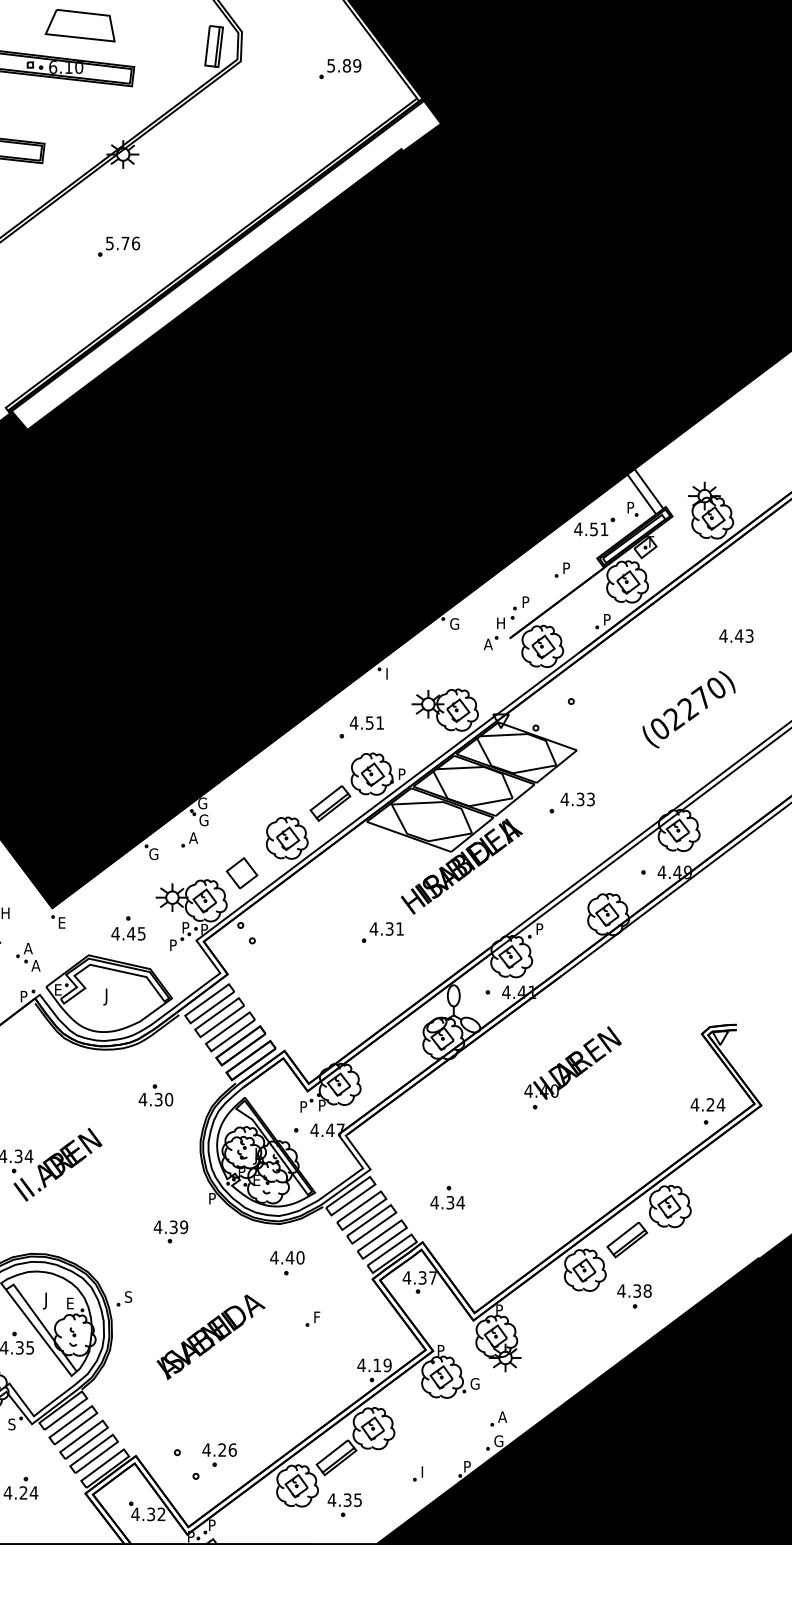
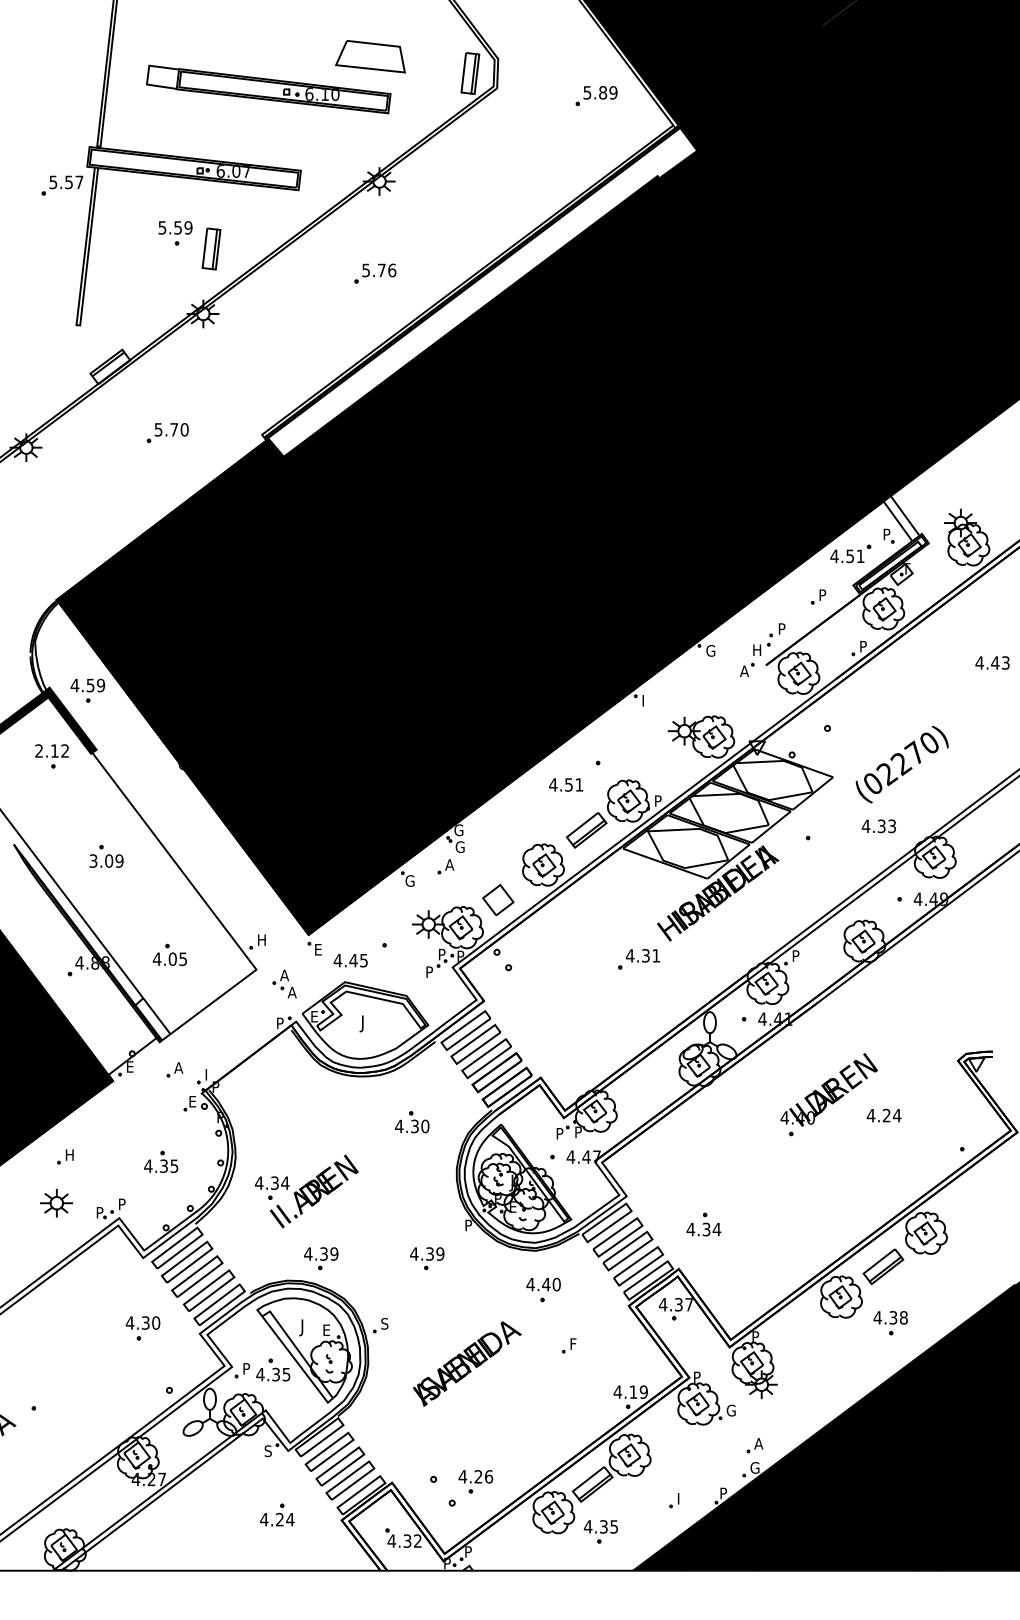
part: (80, 25) -> (370, 56), moved
text: (688, 709) -> (901, 764), moved
text: (367, 722) -> (566, 784), moved
text: (577, 799) -> (878, 826), moved
text: (128, 933) -> (350, 960), moved
text: (707, 1104) -> (883, 1115), moved
part: (65, 1231) -> (321, 1258), added

